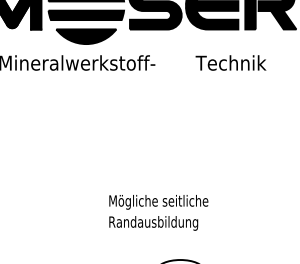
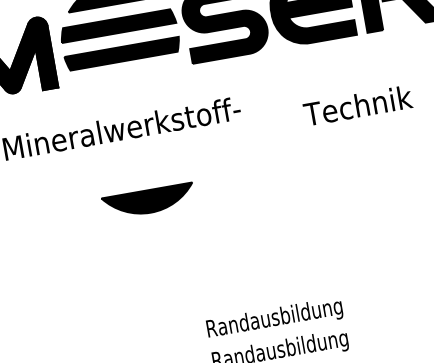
part: (86, 36) -> (149, 201), moved
text: (230, 62) -> (357, 105), moved
text: (159, 202) -> (283, 318), Mögliche seitliche -> Randausbildung

